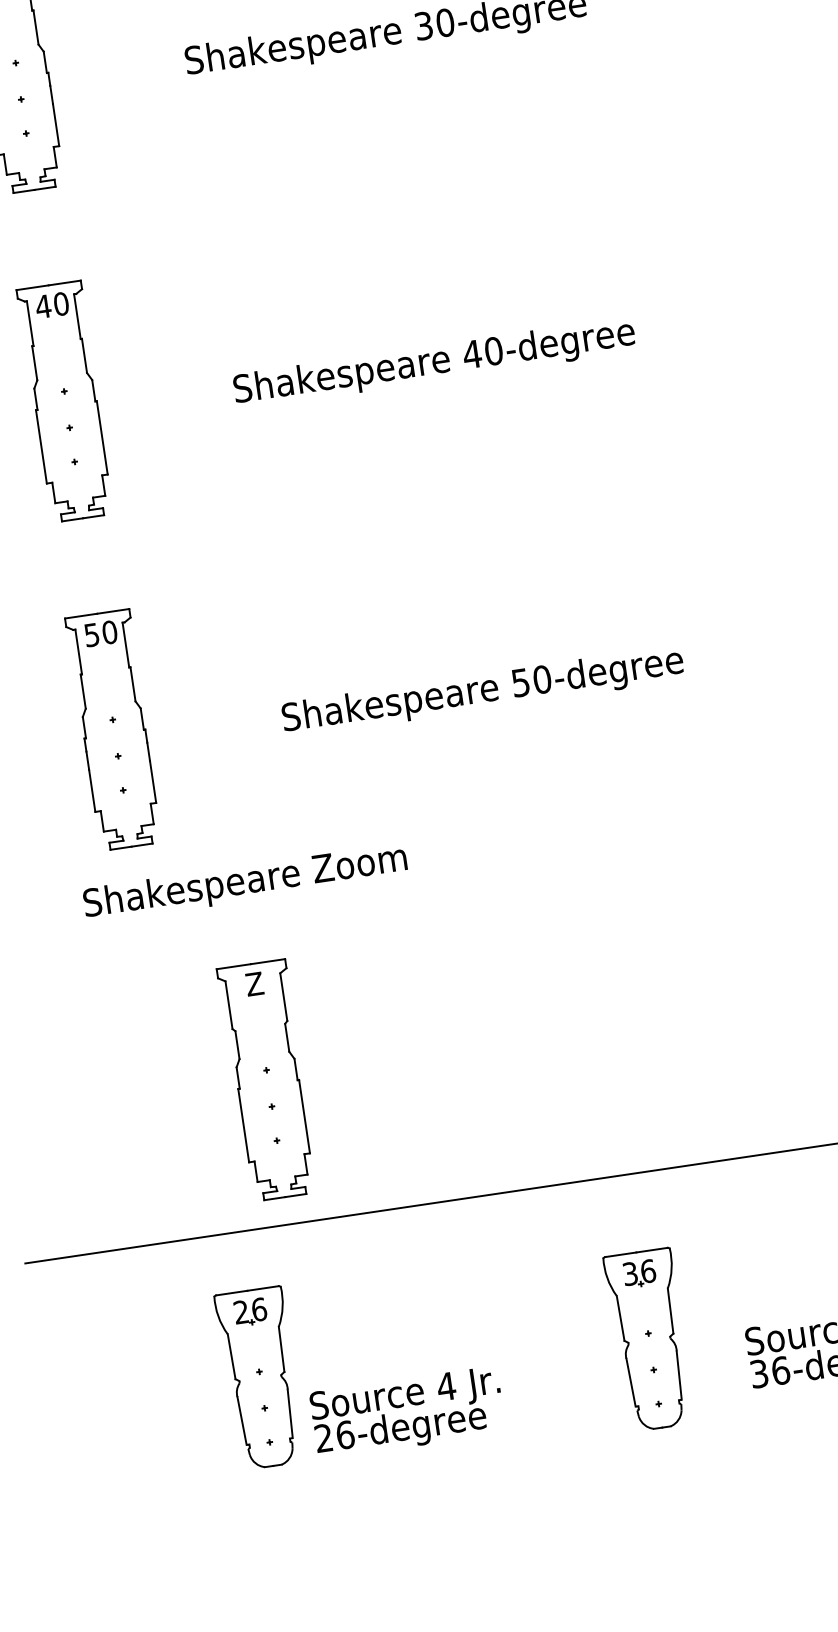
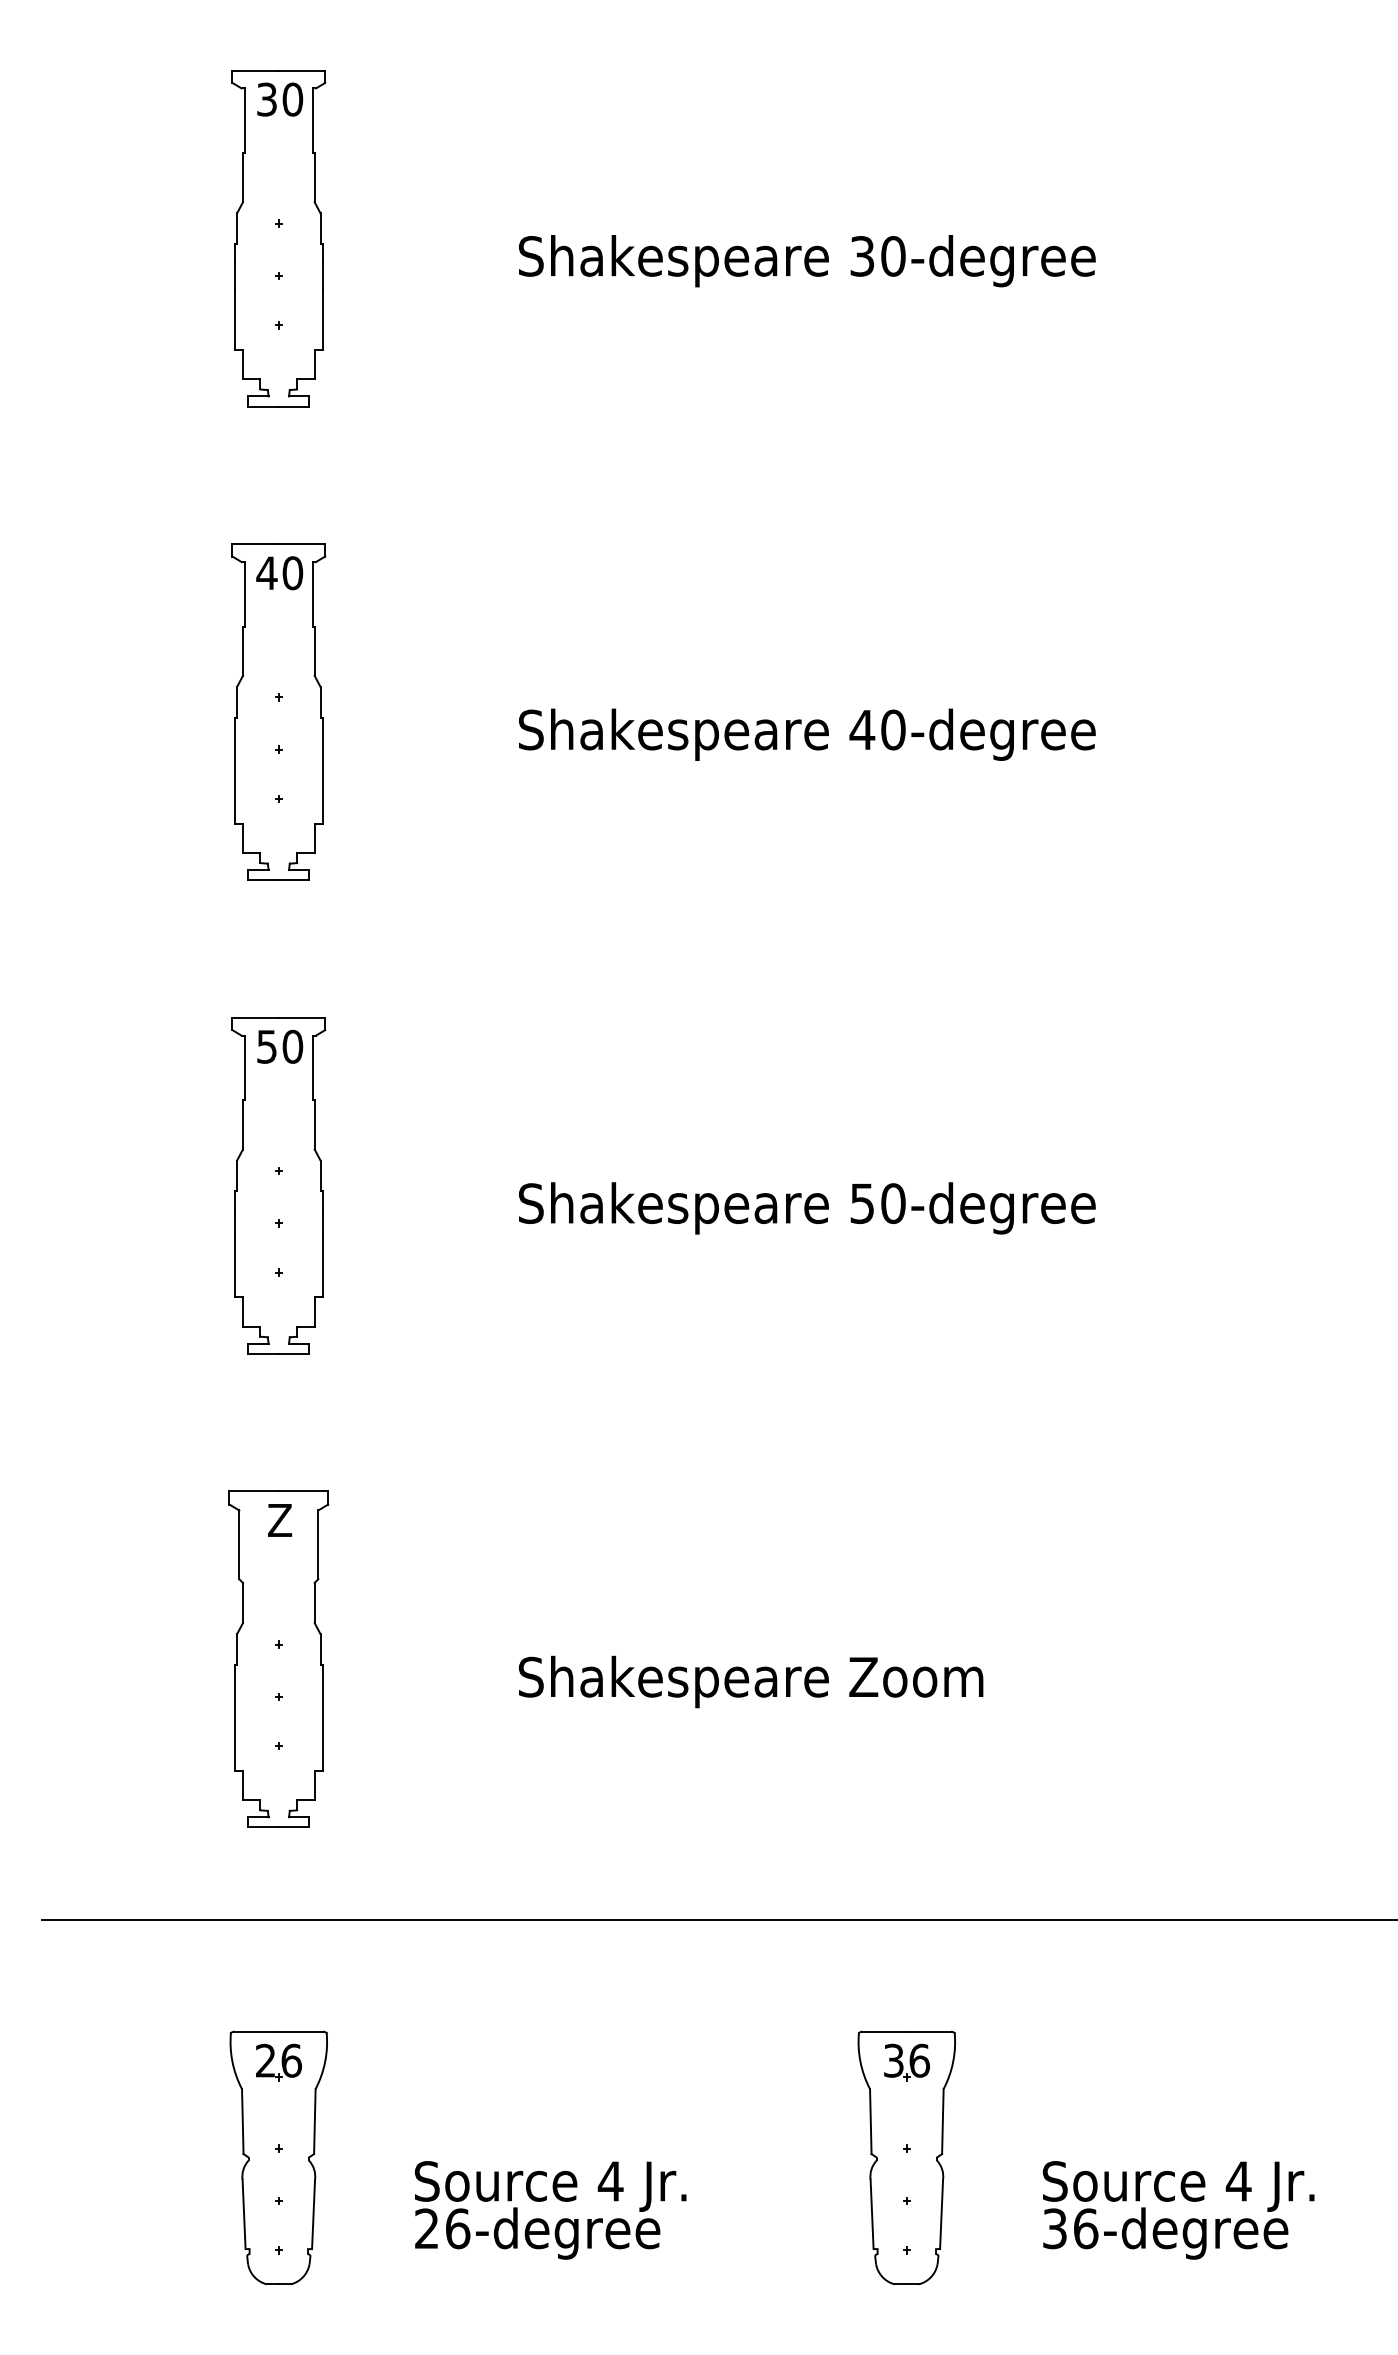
text: (245, 882) -> (751, 1681), moved
part: (267, 1080) -> (278, 1658), moved
part: (260, 1378) -> (278, 2157), moved

